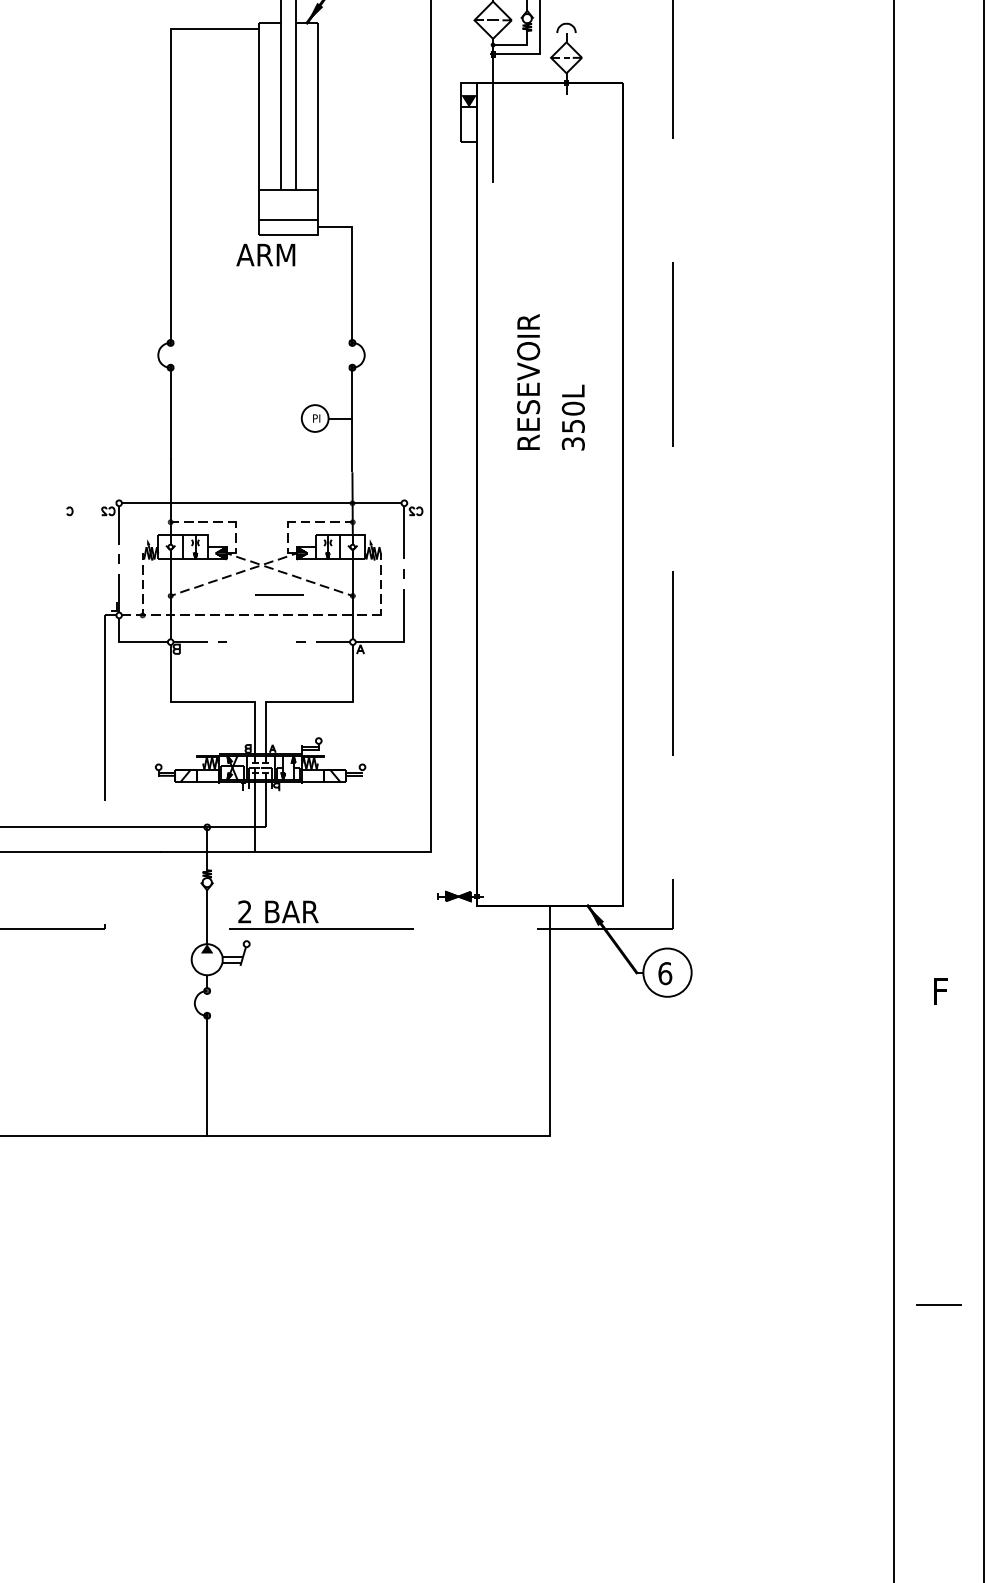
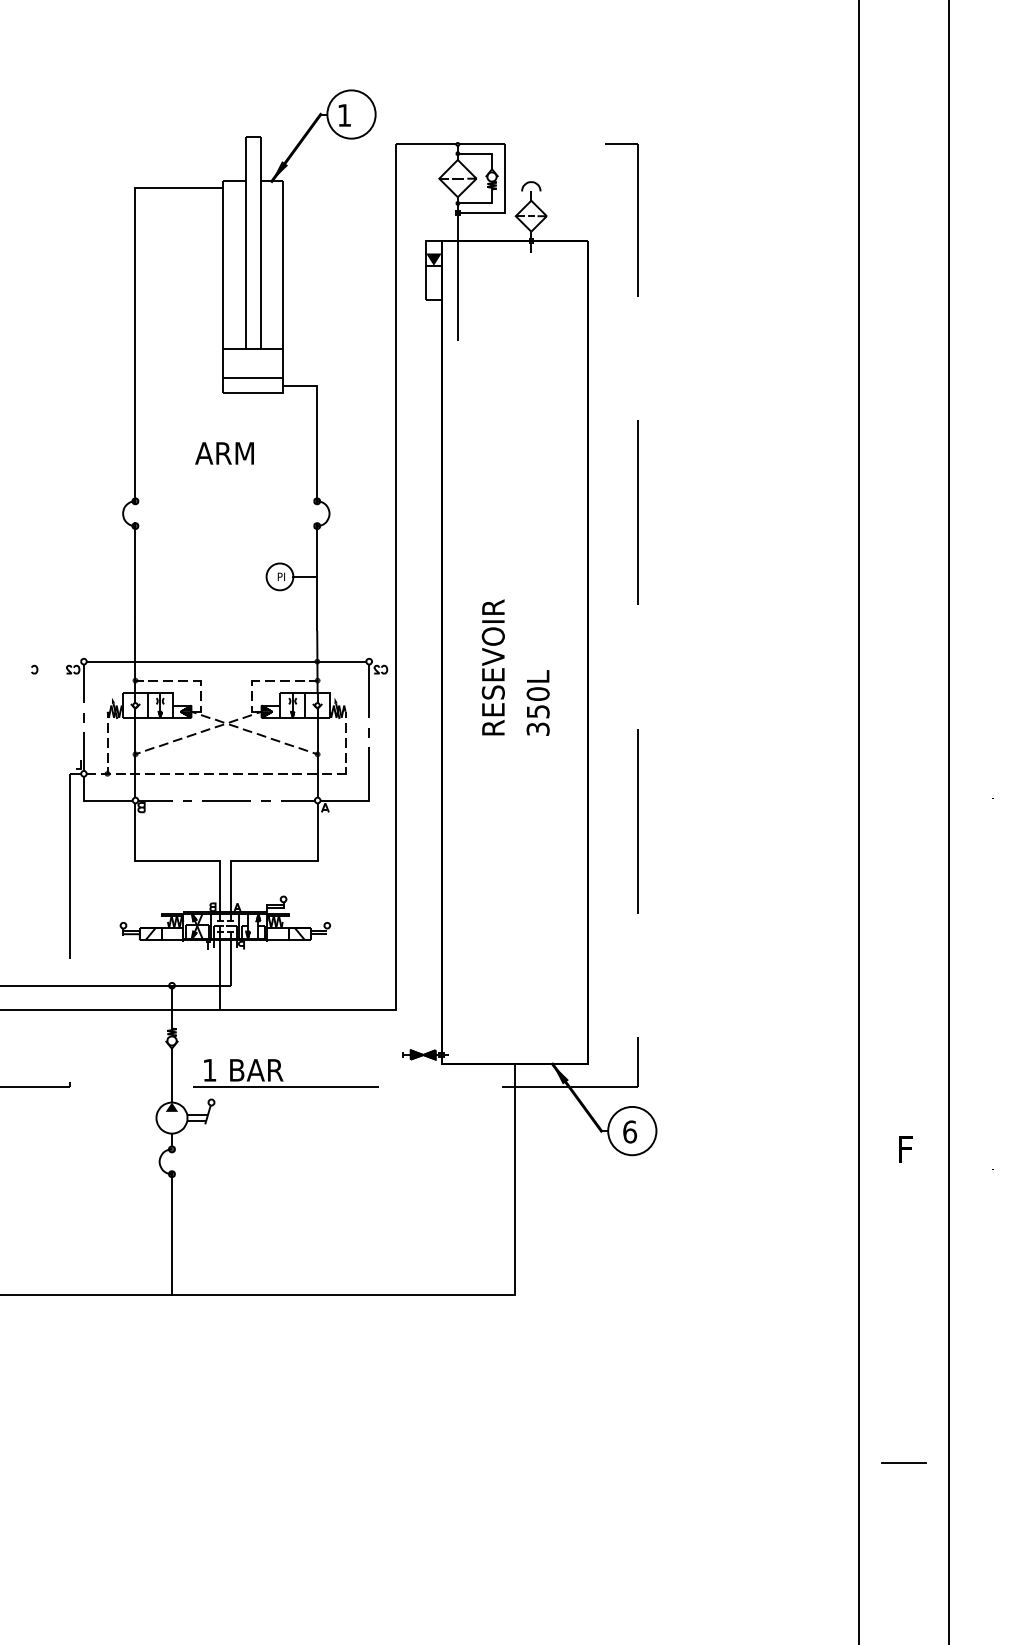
text: (265, 255) -> (224, 453), moved
text: (550, 382) -> (515, 667), moved
line: (279, 595) -> (226, 800), moved
text: (244, 911) -> (209, 1069), 2 -> 1

